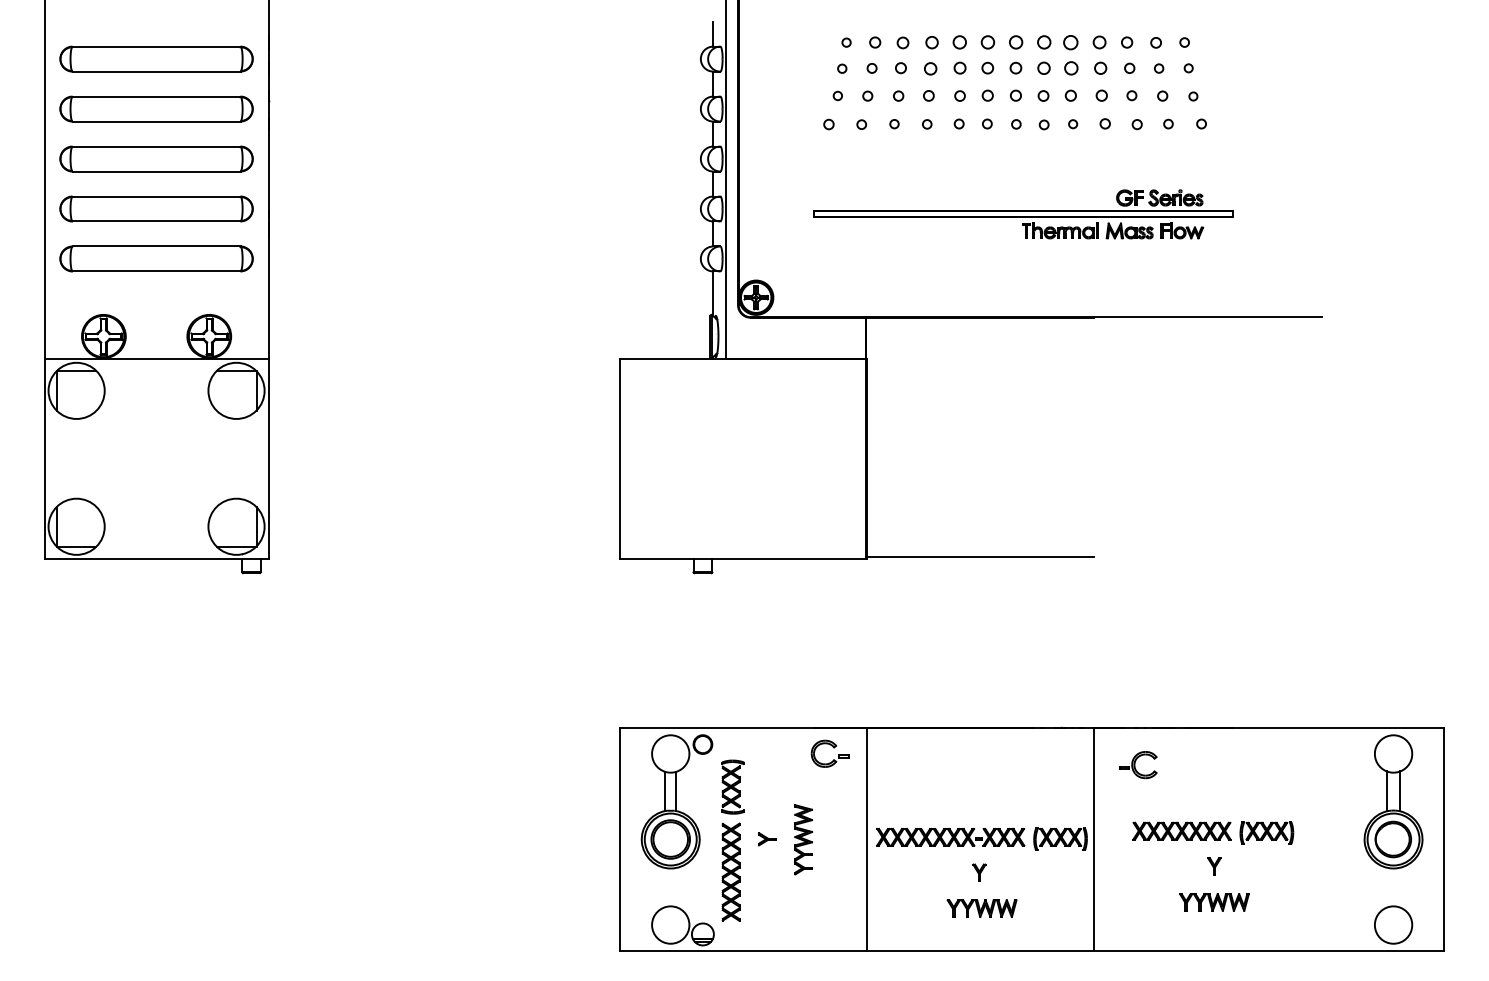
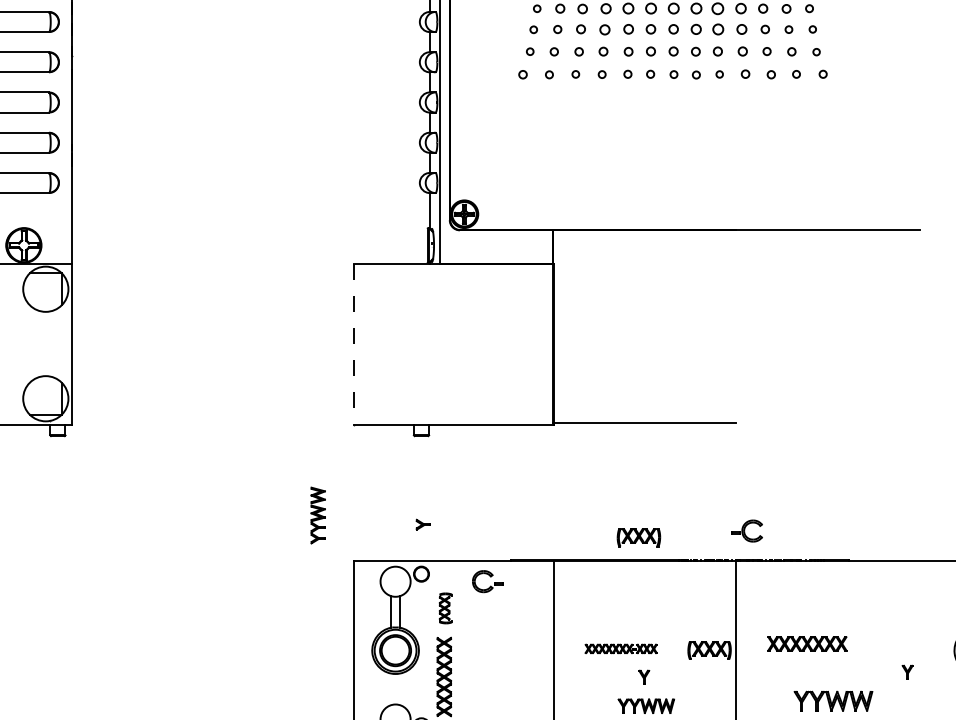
part: (1023, 214) -> (679, 147), removed
line: (619, 458) -> (354, 343), solid -> dashed
part: (833, 748) -> (490, 577), moved
part: (1138, 765) -> (747, 531), moved
part: (732, 786) -> (445, 607), size x0.7
part: (1266, 832) -> (638, 537), moved
part: (950, 837) -> (620, 649), size x0.6
part: (767, 839) -> (423, 524), moved
part: (803, 839) -> (318, 515), moved
part: (1214, 866) -> (907, 672), moved
part: (1214, 902) -> (833, 701), size x1.4

